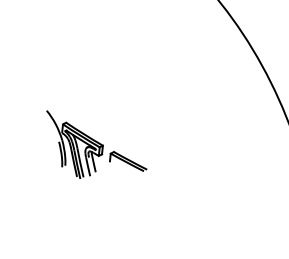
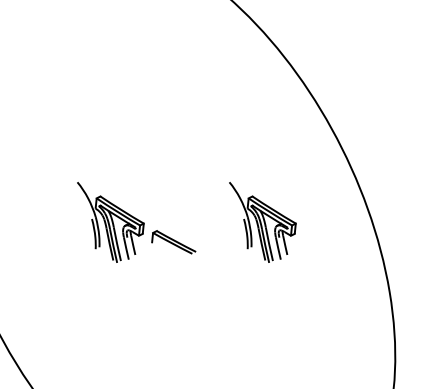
part: (203, 144) -> (262, 222), added

